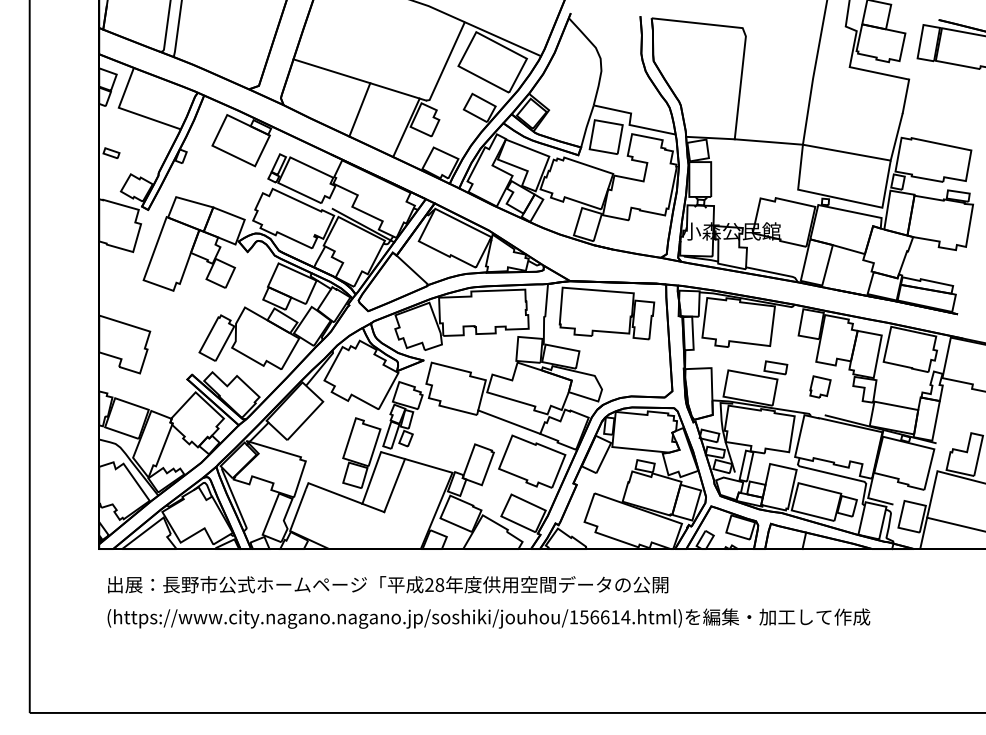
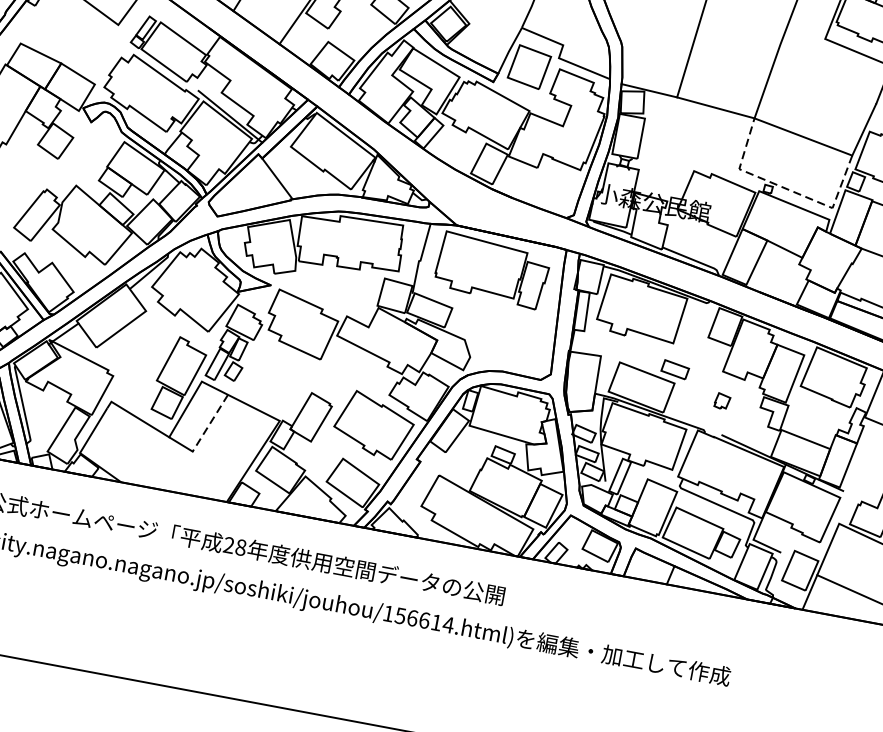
line: (840, 198) -> (786, 188), solid -> dashed
part: (820, 386) -> (722, 400), size x0.6
line: (509, 421) -> (356, 374), removed
line: (394, 485) -> (210, 423), solid -> dashed

